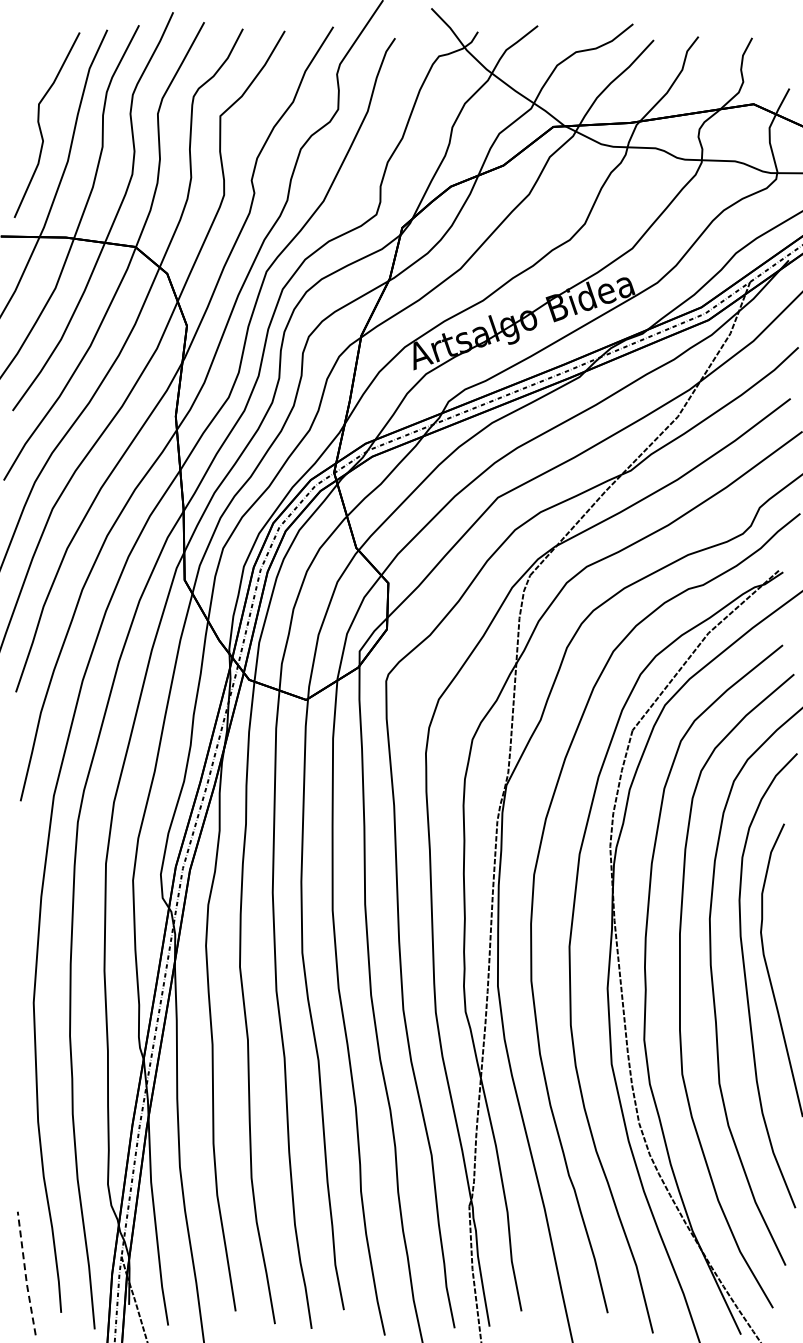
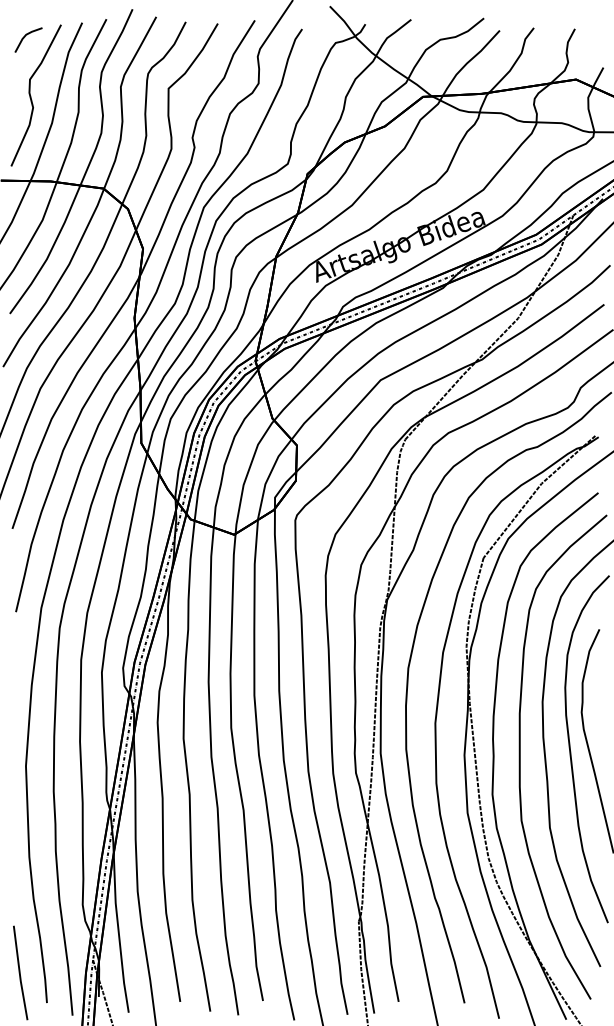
line: (31, 50) -> (24, 38), added
line: (25, 1273) -> (19, 972), dashed -> solid

